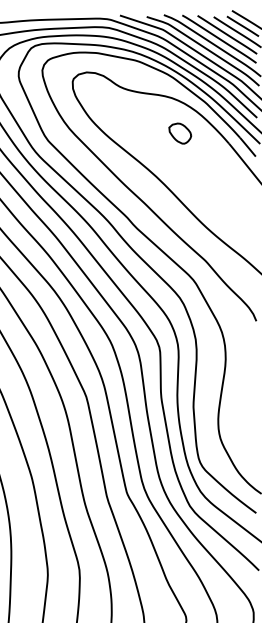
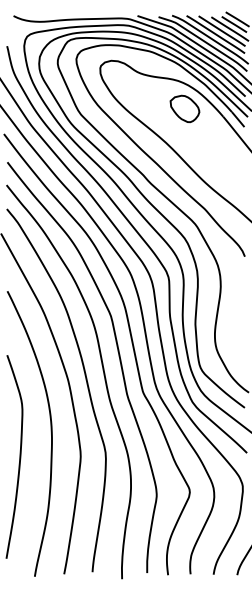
part: (179, 133) -> (184, 108), size x1.67

